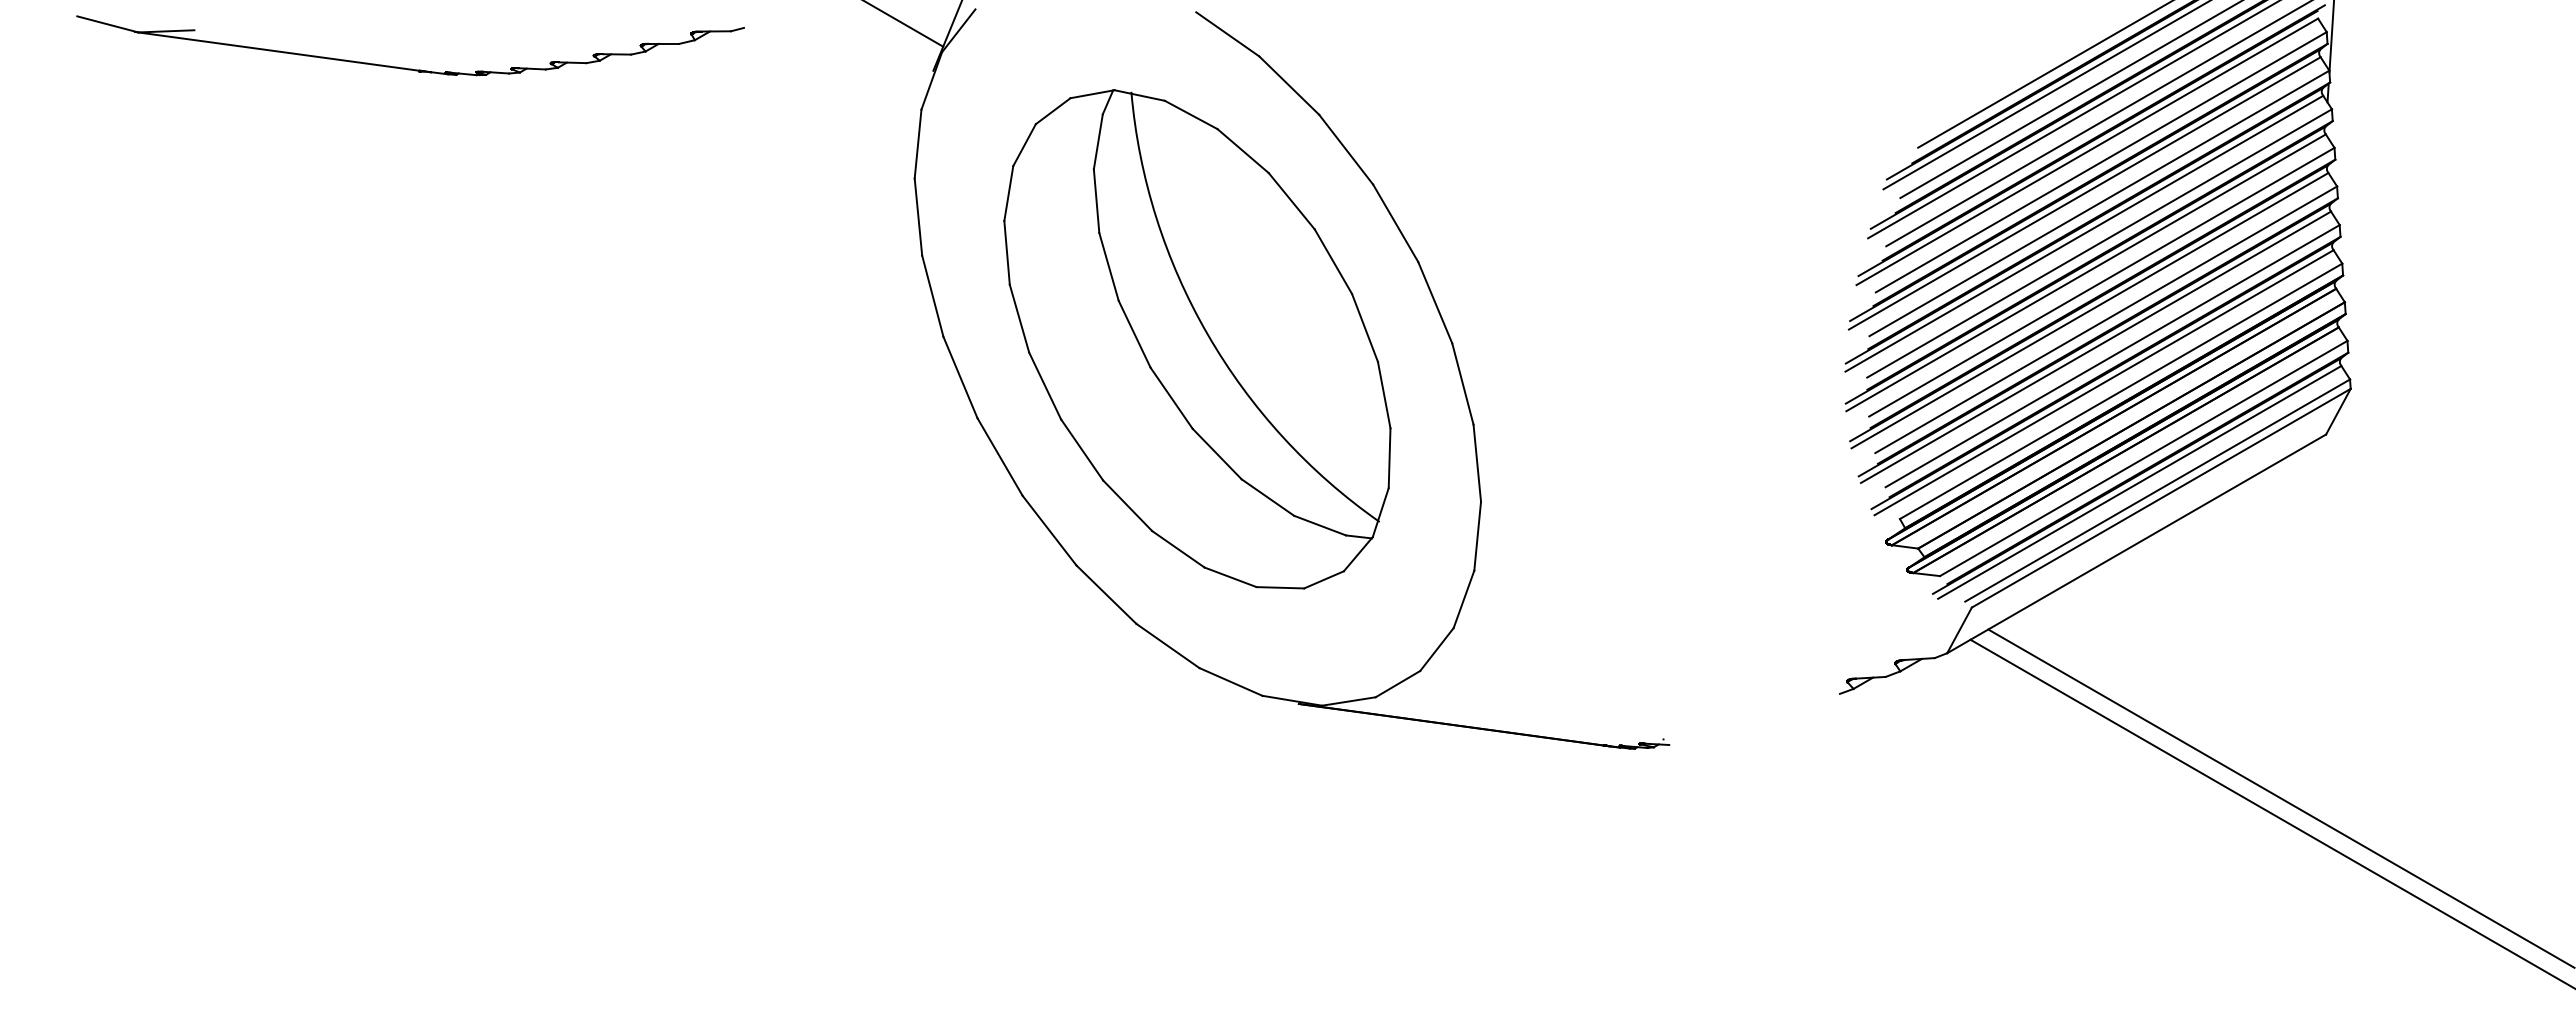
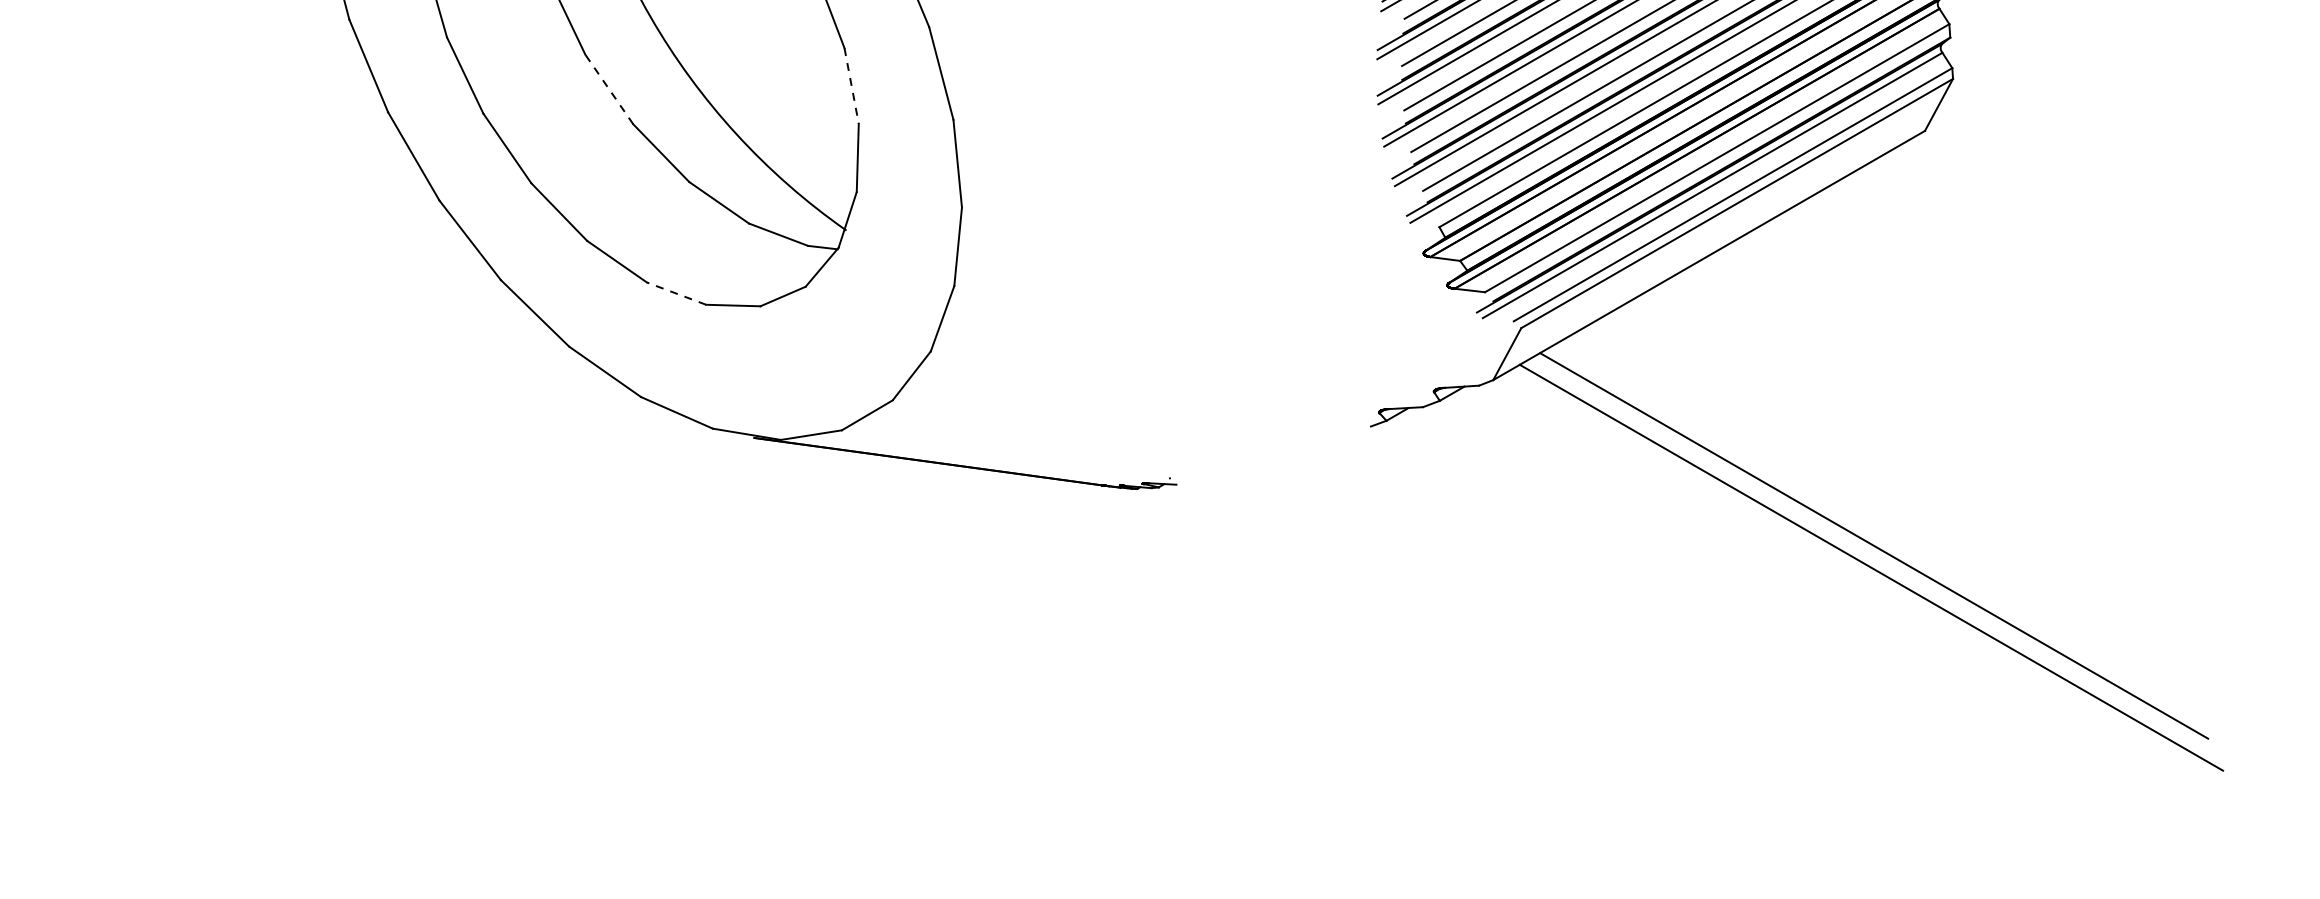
line: (1384, 395) -> (851, 86), solid -> dashed
line: (1171, 397) -> (609, 88), solid -> dashed
line: (1230, 577) -> (676, 293), solid -> dashed

